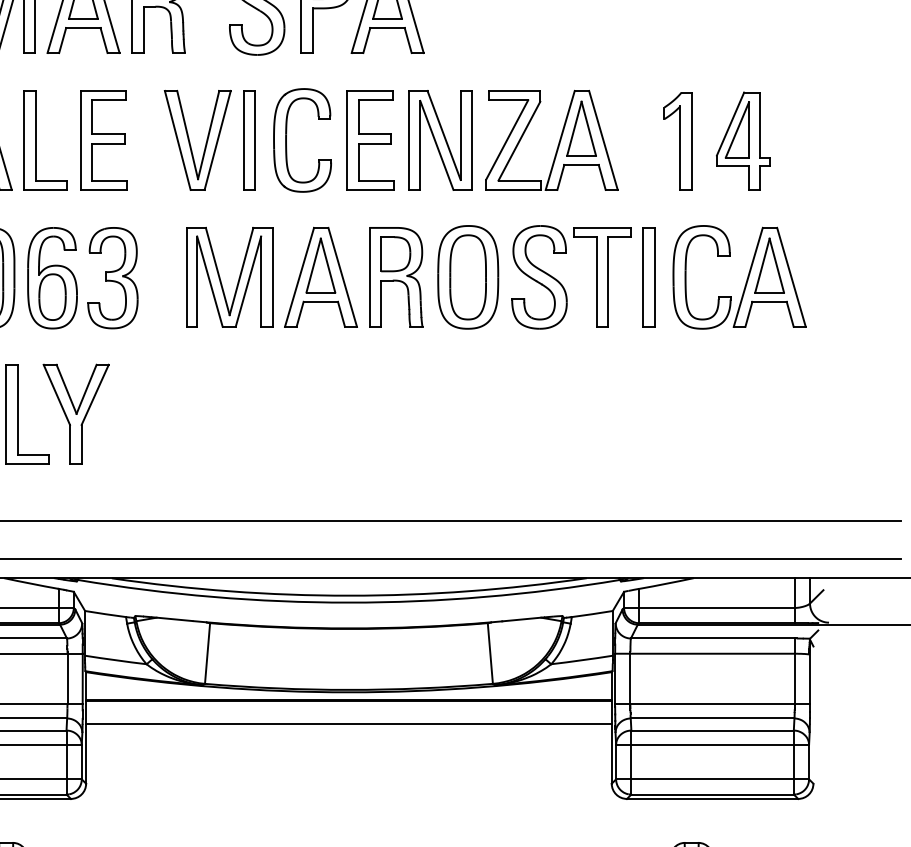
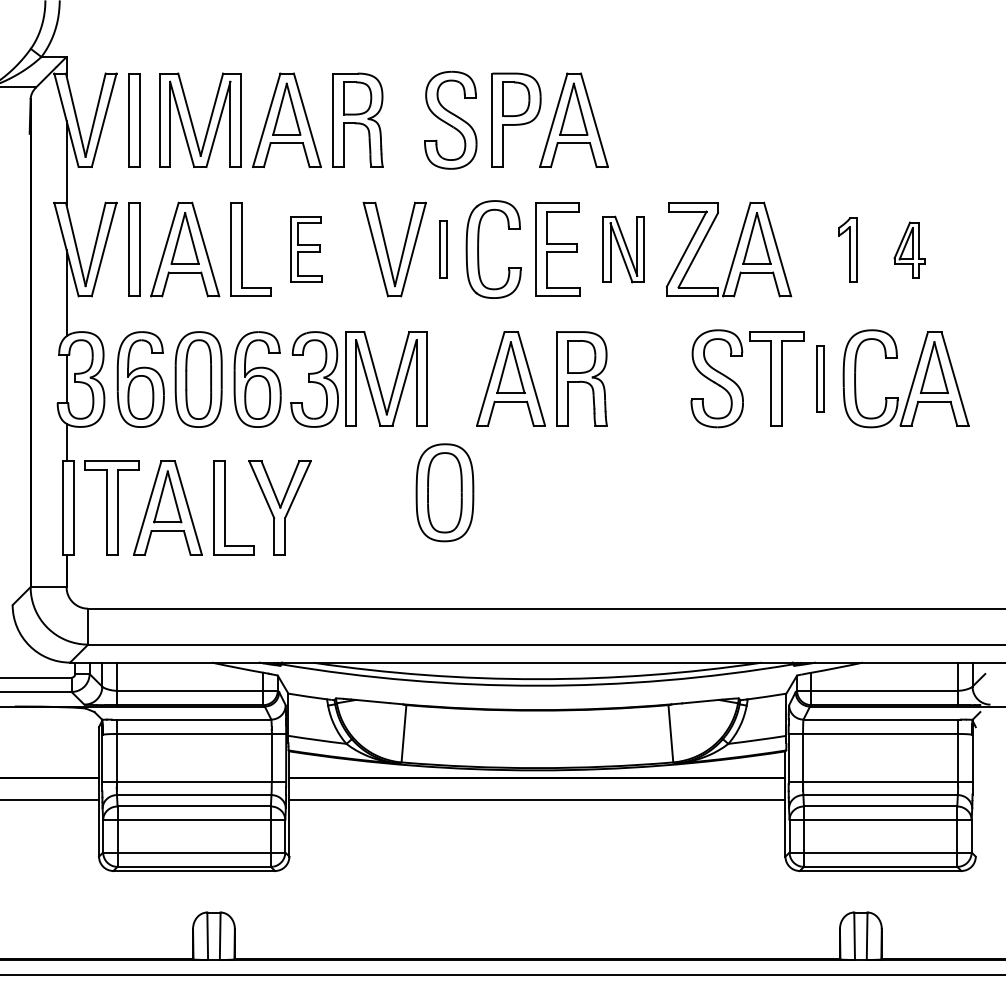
part: (103, 140) -> (305, 249), size x0.7
part: (249, 140) -> (443, 249), size x0.6
part: (440, 140) -> (623, 249), size x0.7
part: (677, 140) -> (847, 249), size x0.7
part: (743, 140) -> (909, 249), size x0.6
part: (467, 277) -> (444, 492), moved
part: (648, 277) -> (820, 378), size x0.7
part: (220, 278) -> (378, 379), moved

